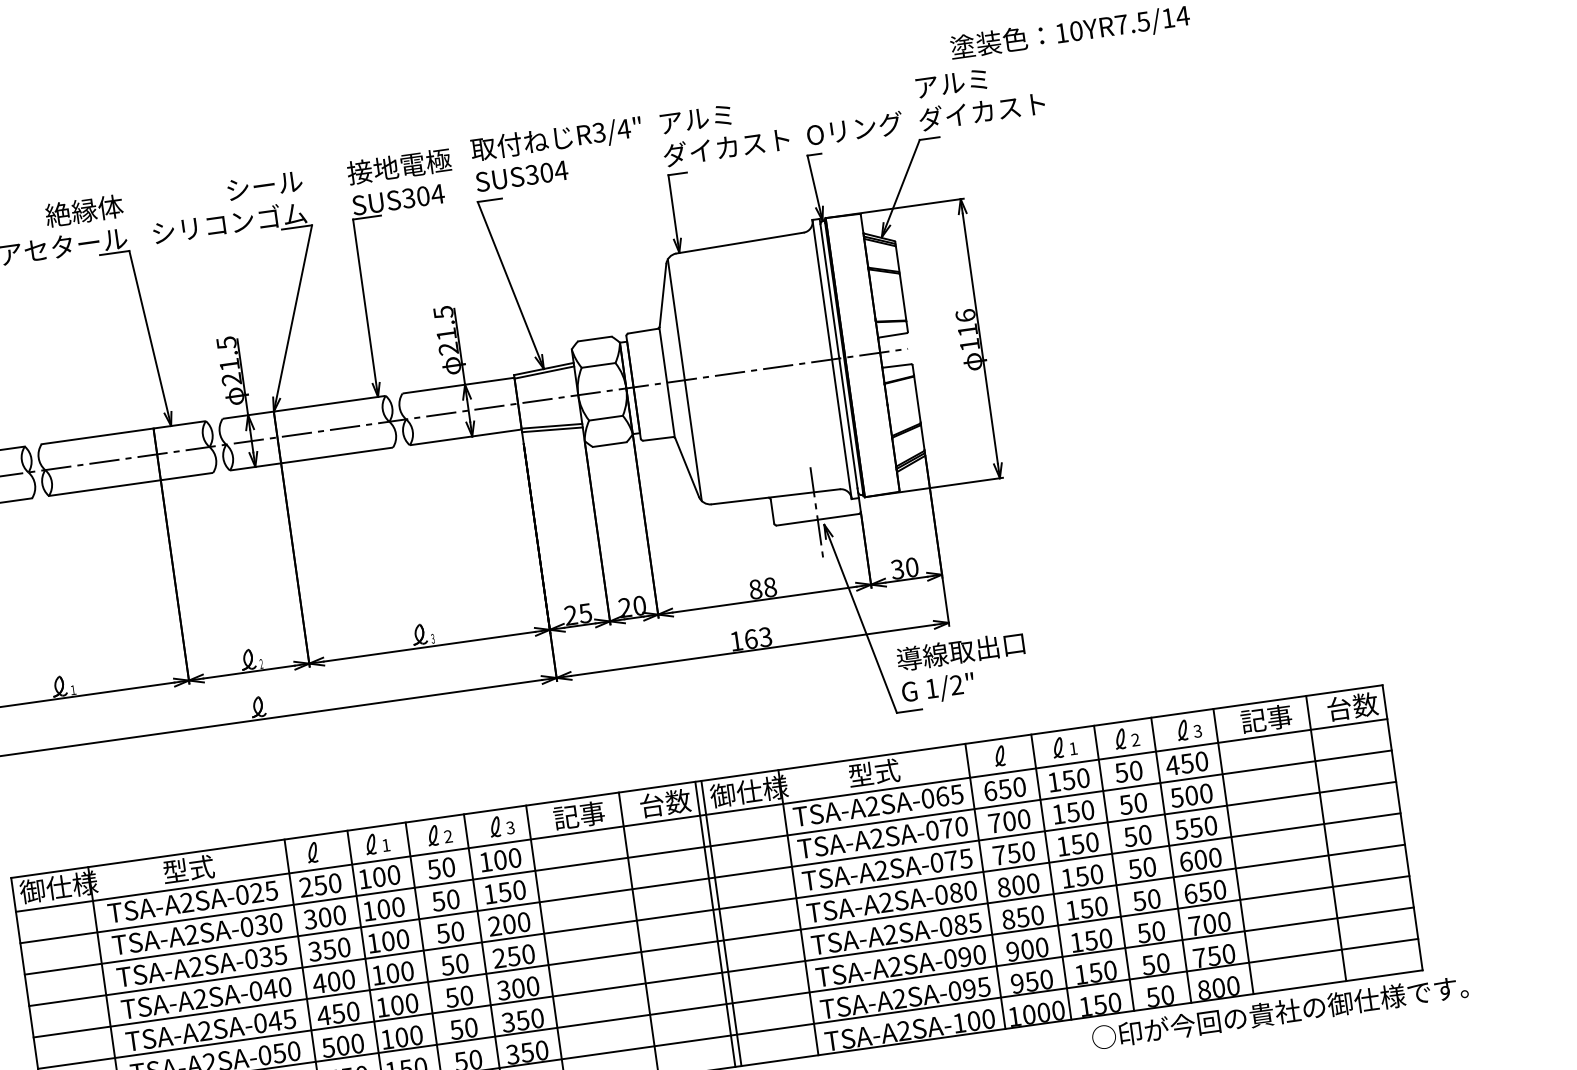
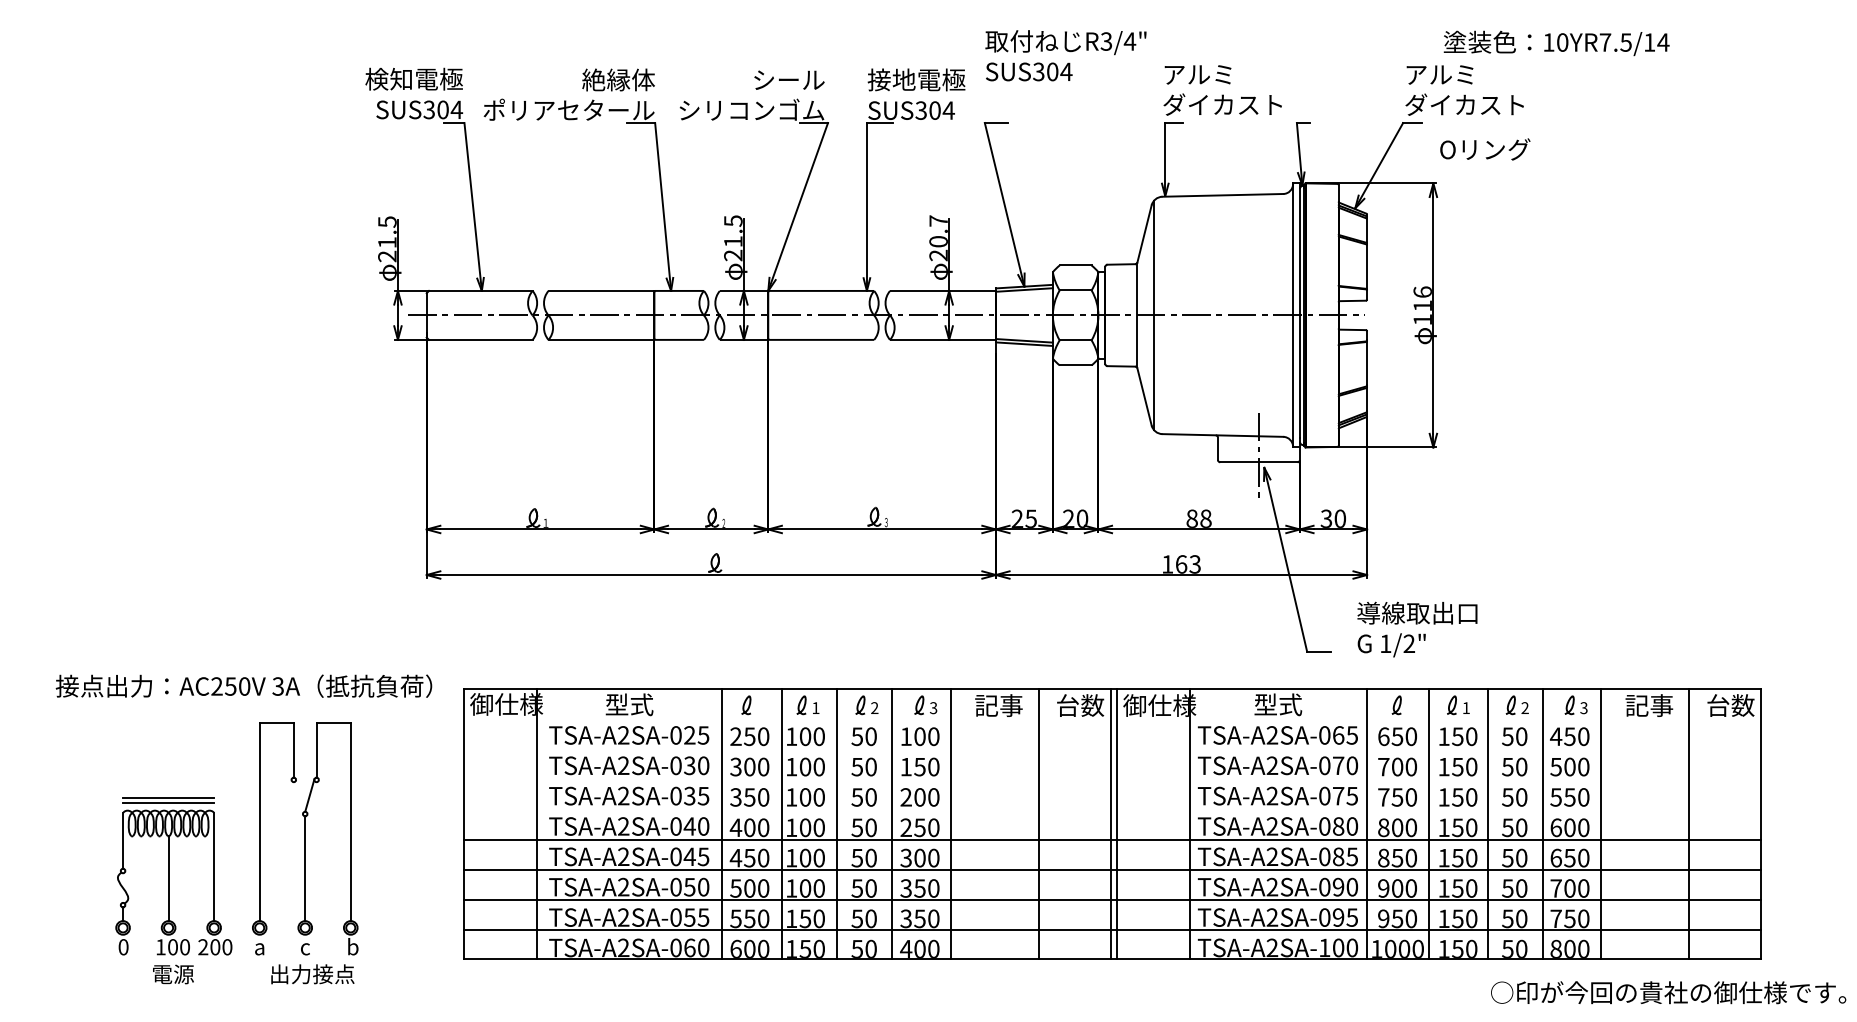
text: (855, 129) -> (1485, 149), moved
text: (557, 153) -> (1065, 55), moved
text: (444, 323) -> (938, 231), 21.5 -> 20.7
text: (963, 668) -> (1417, 629), moved
line: (701, 815) -> (1112, 721), removed
line: (706, 847) -> (1112, 751), removed
line: (710, 877) -> (1112, 780), removed
line: (714, 909) -> (1112, 810), removed
text: (1279, 1012) -> (1668, 992), moved

